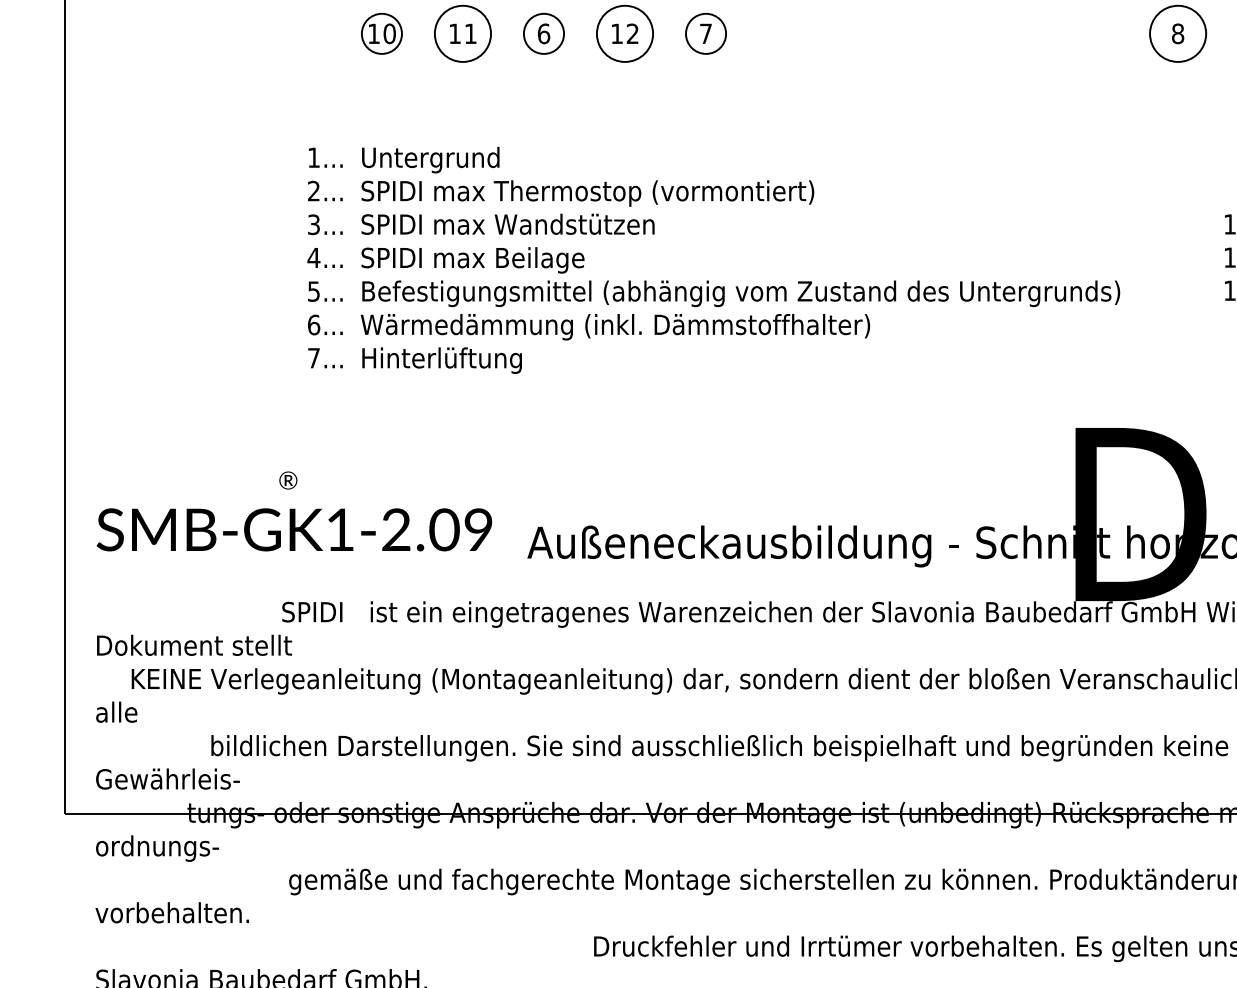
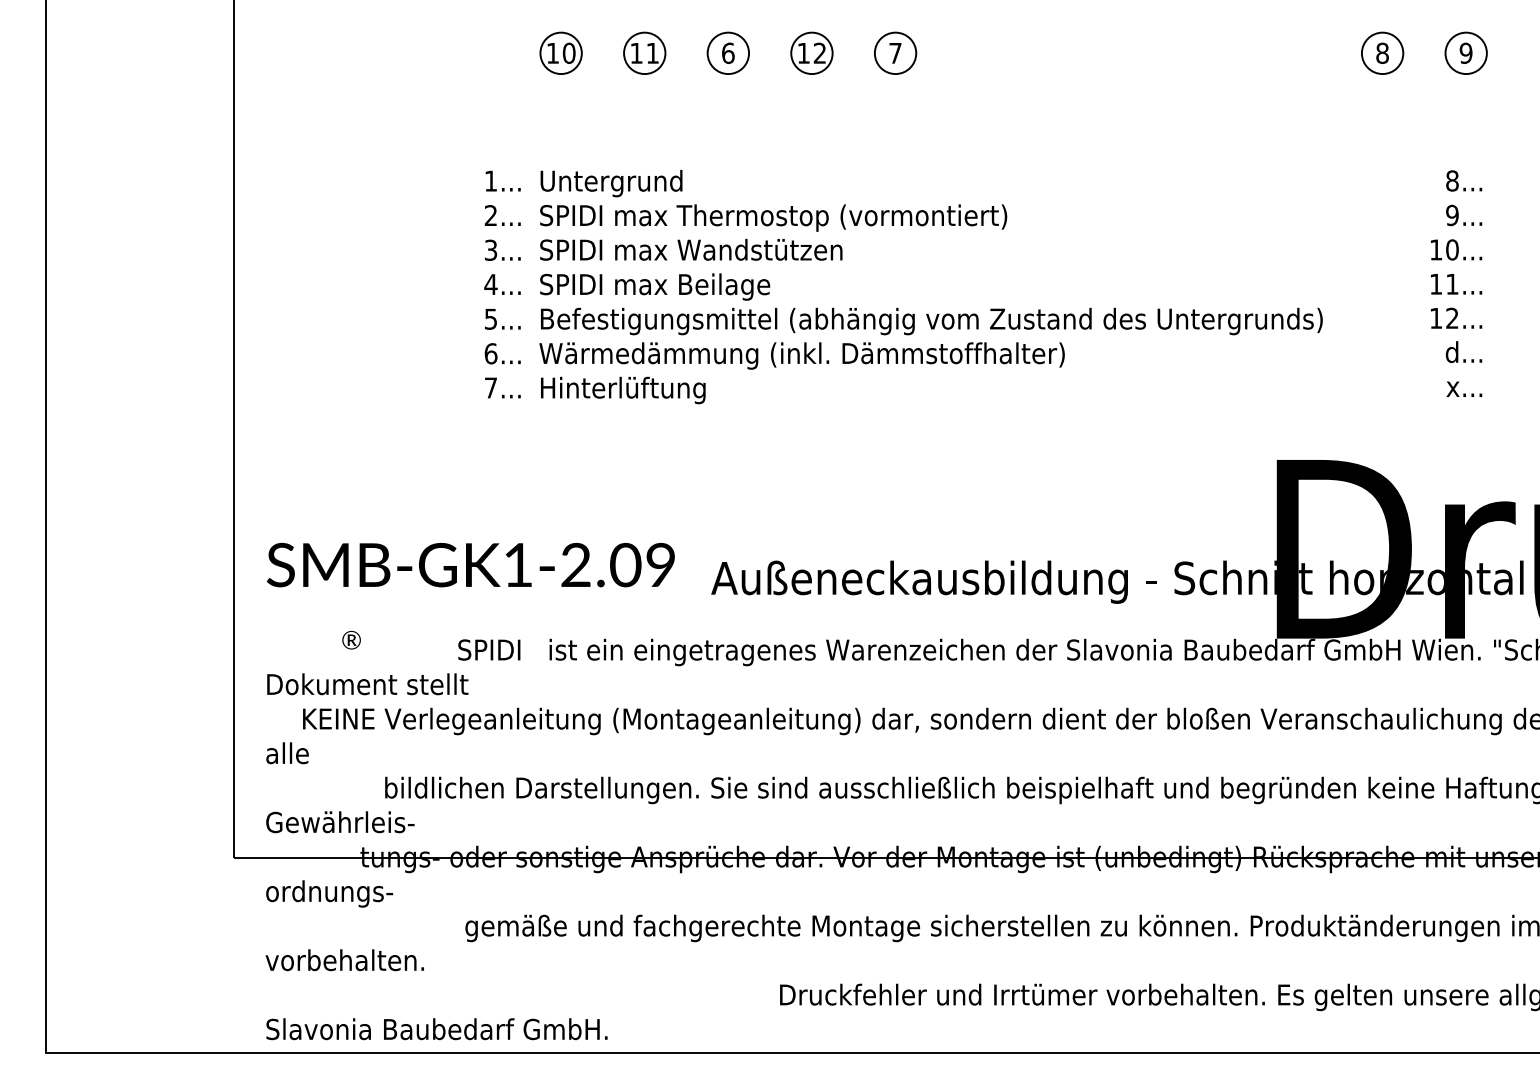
circle: (462, 34) -> (644, 53), size x0.71
circle: (624, 34) -> (811, 53), size x0.71
circle: (1177, 34) -> (1382, 53), size x0.71
text: (288, 479) -> (351, 639), moved

